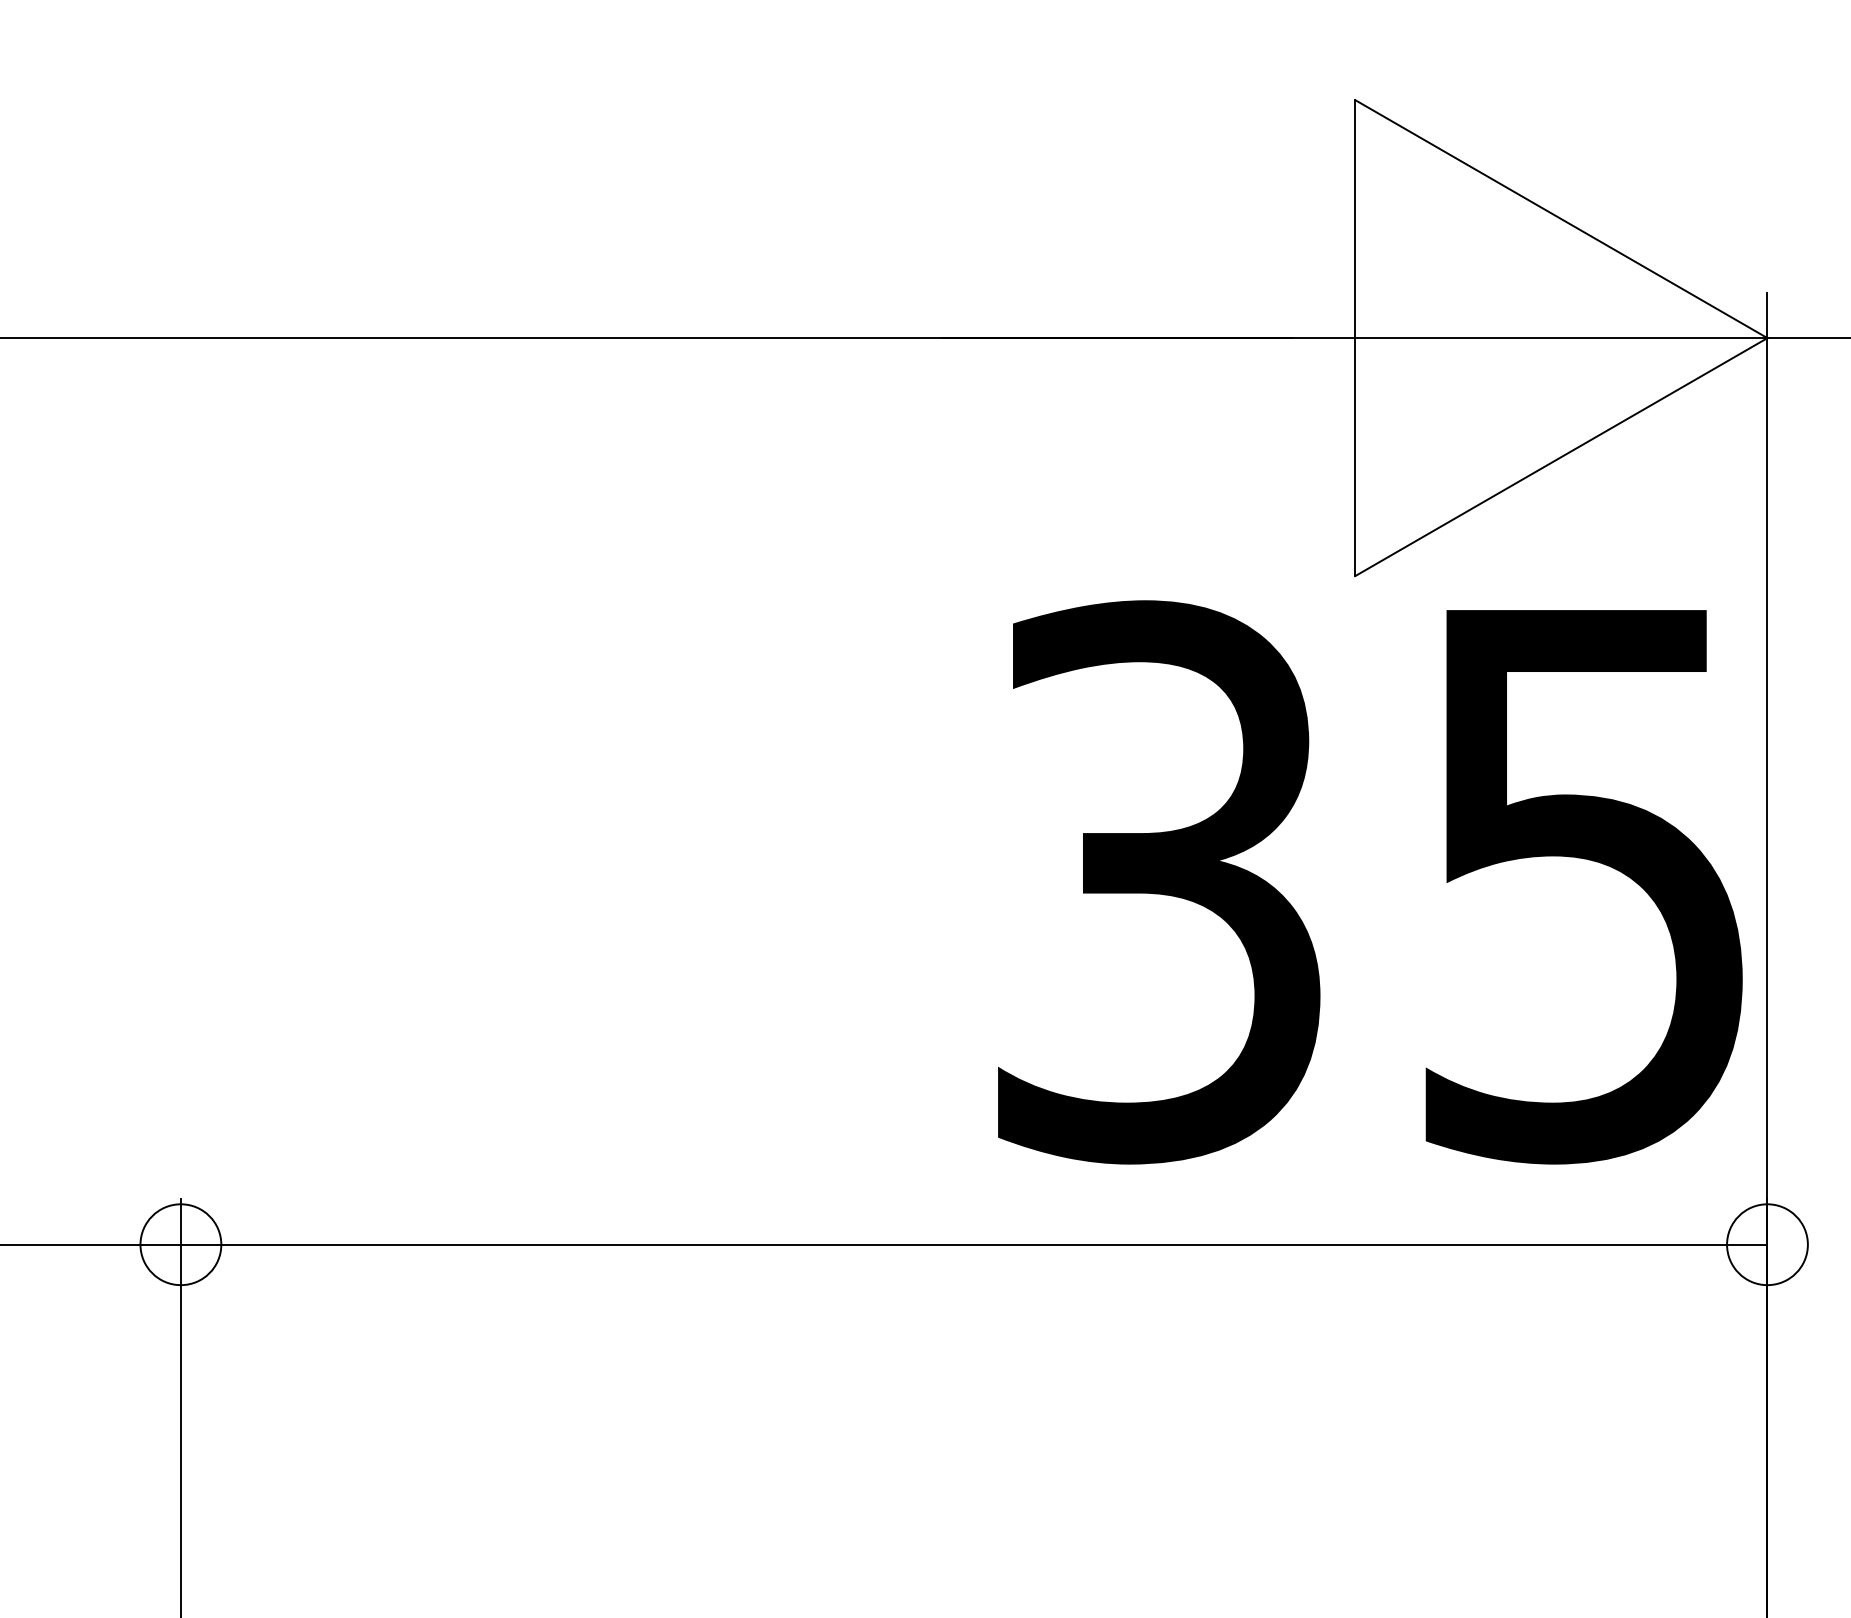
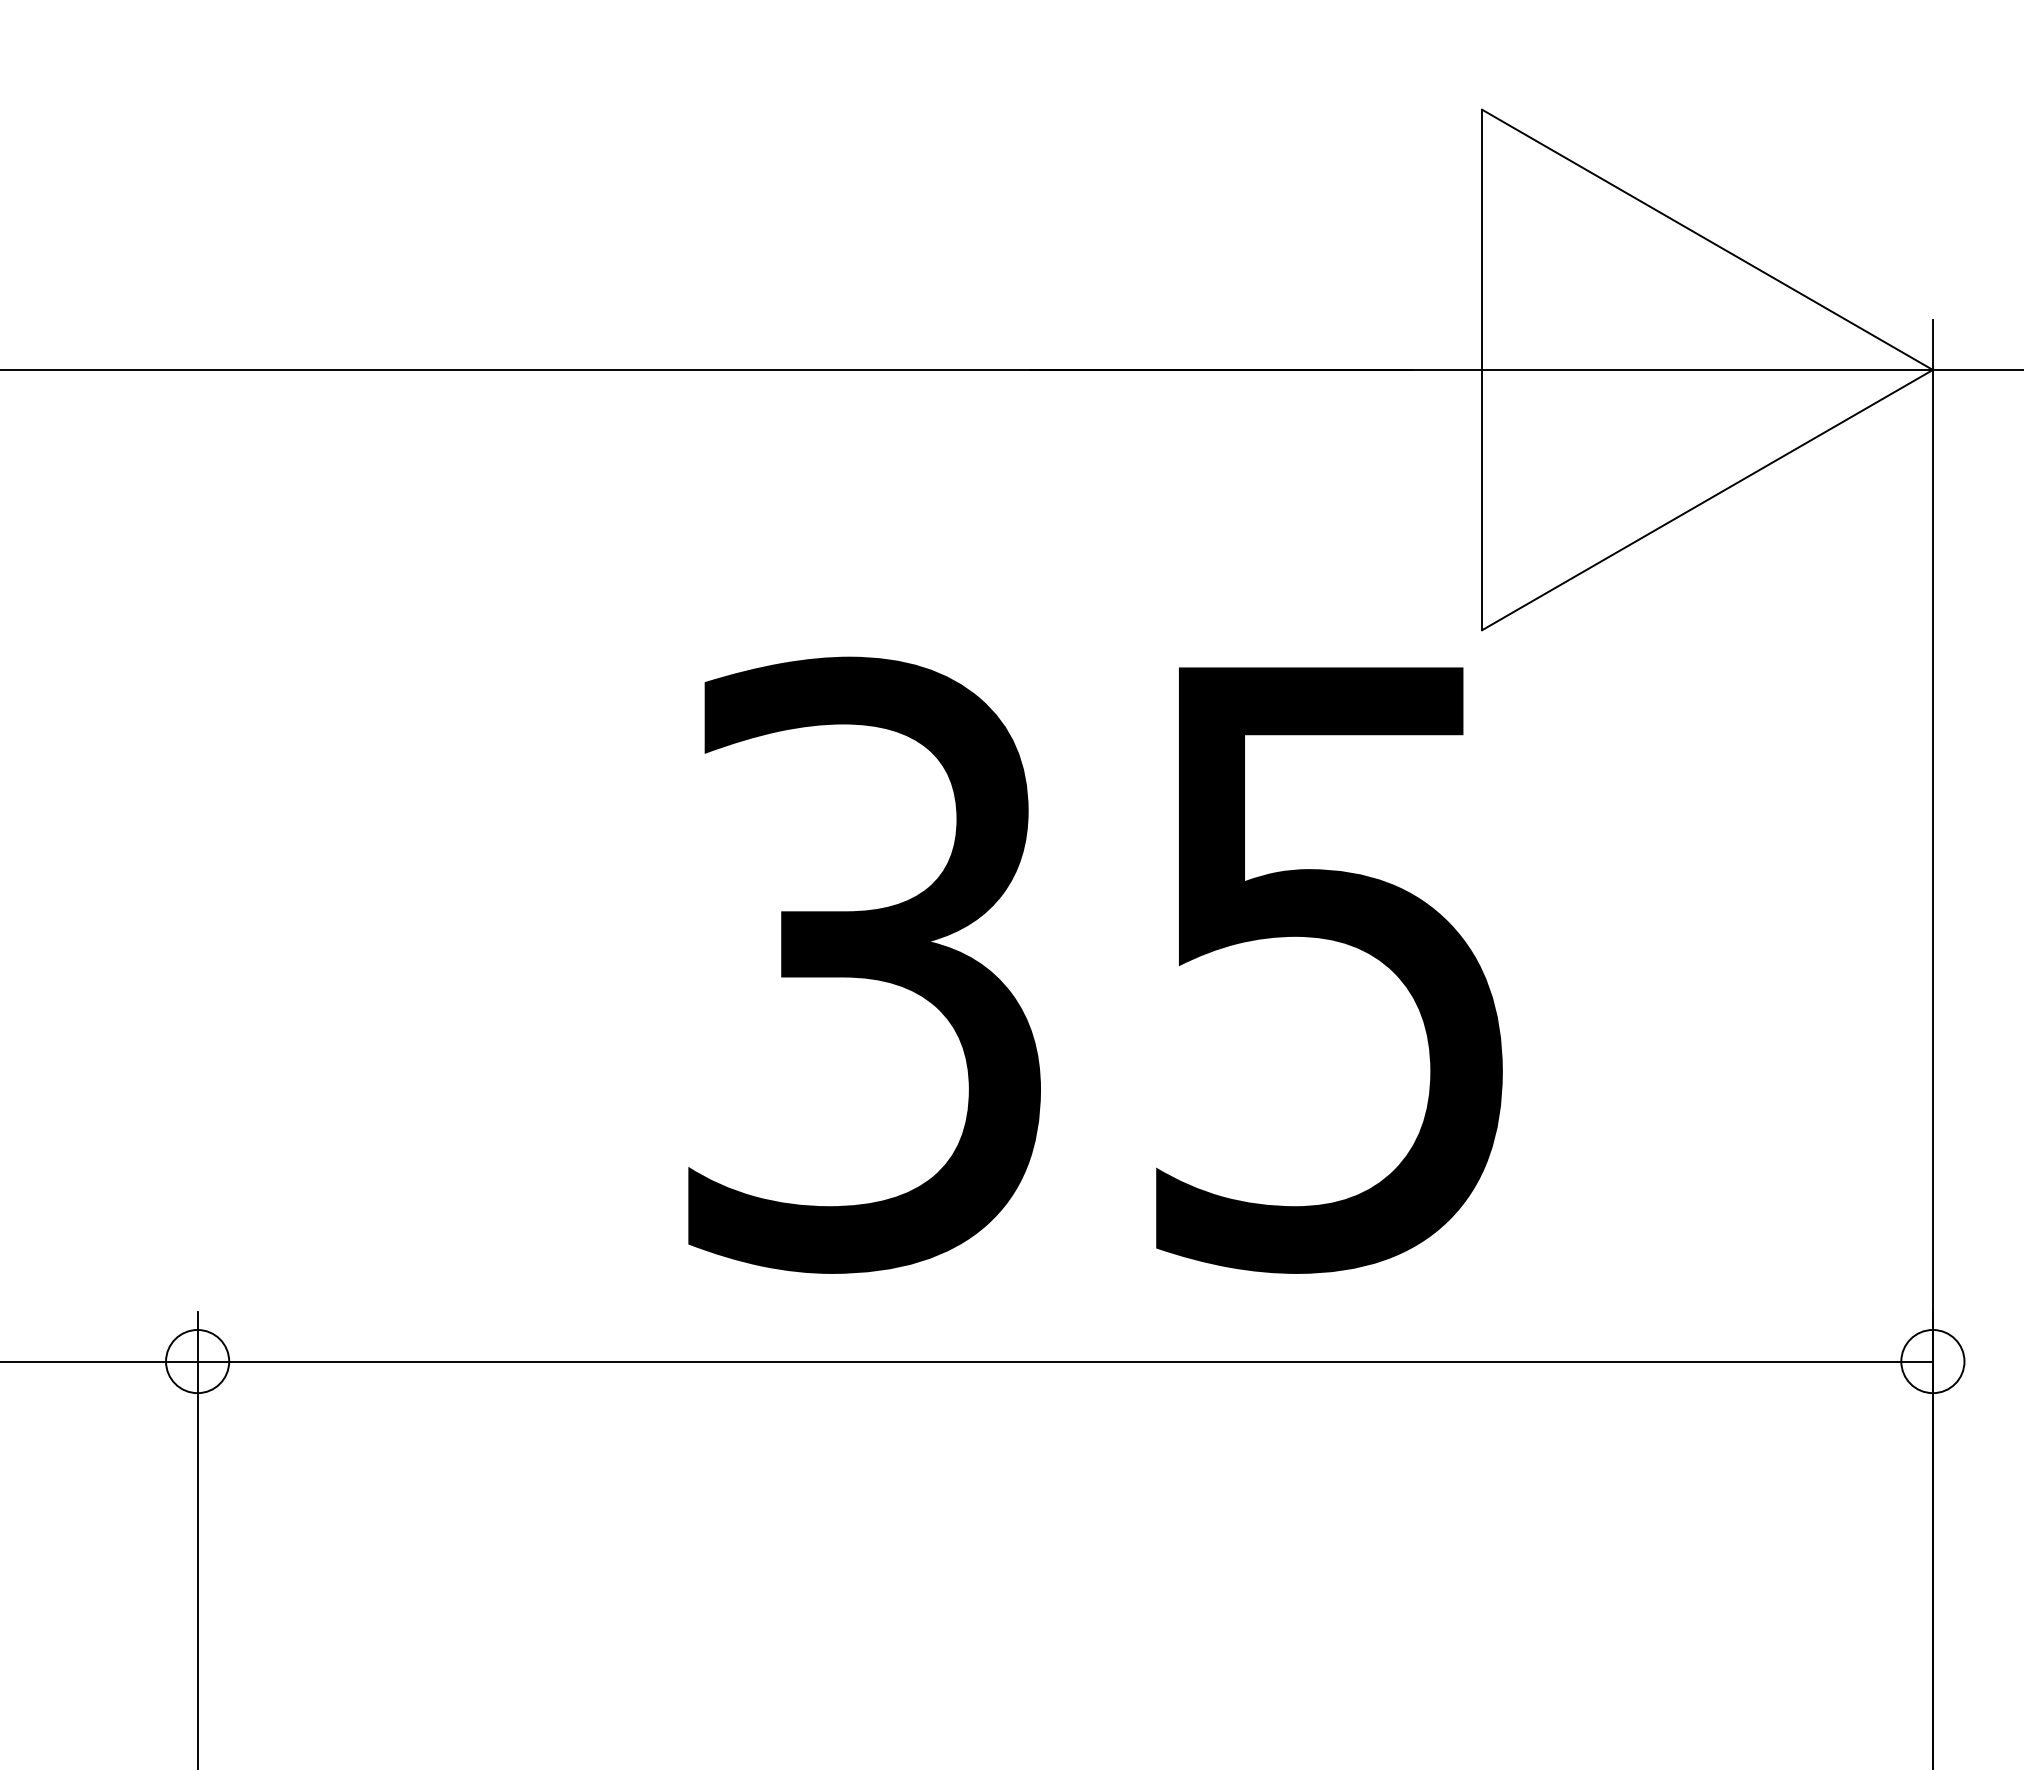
text: (1370, 881) -> (1095, 964), moved
circle: (180, 1244) -> (197, 1361), size x0.71
circle: (1767, 1244) -> (1932, 1361), size x0.71

